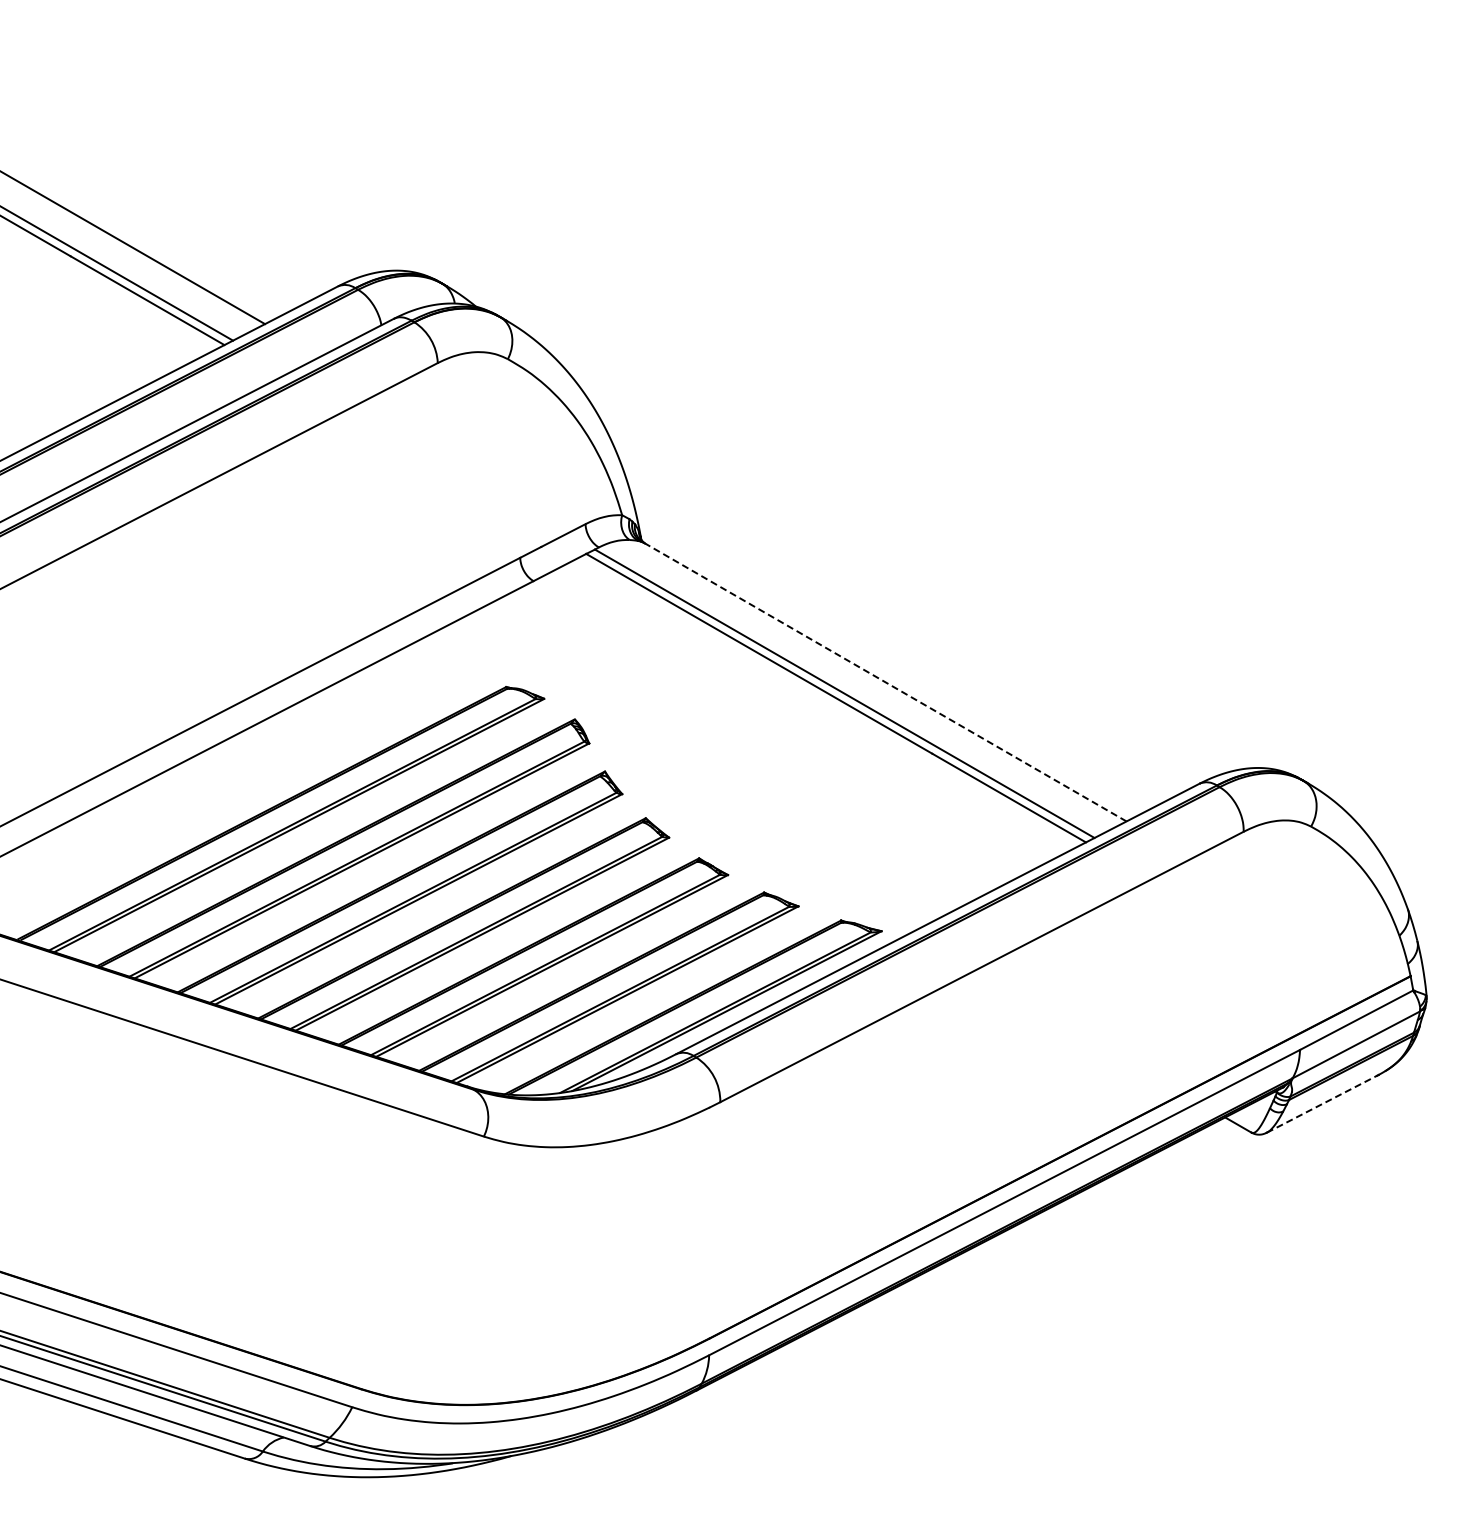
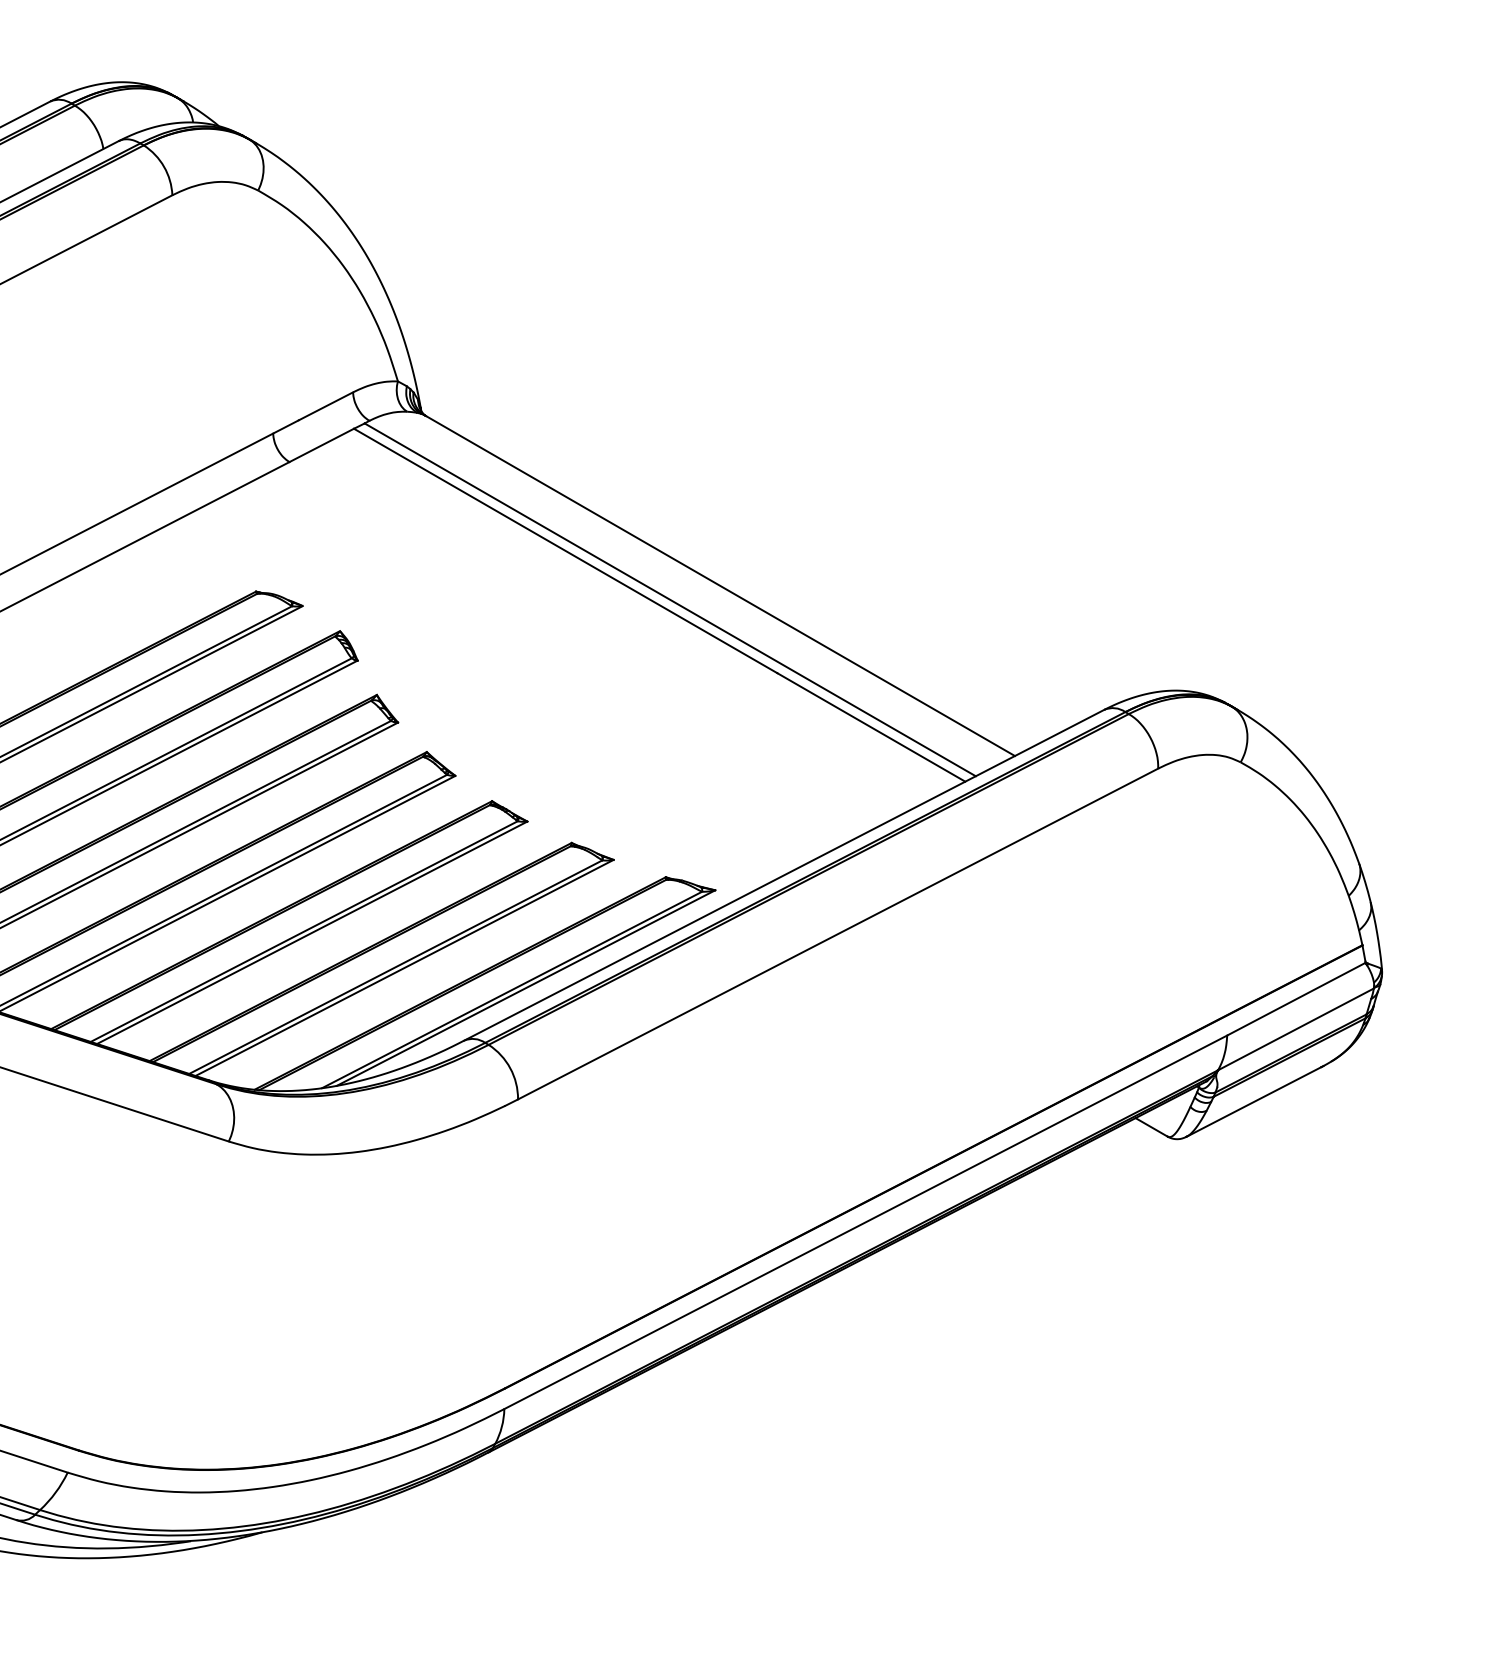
line: (884, 681) -> (718, 584), dashed -> solid
line: (1321, 1104) -> (1253, 1102), dashed -> solid

